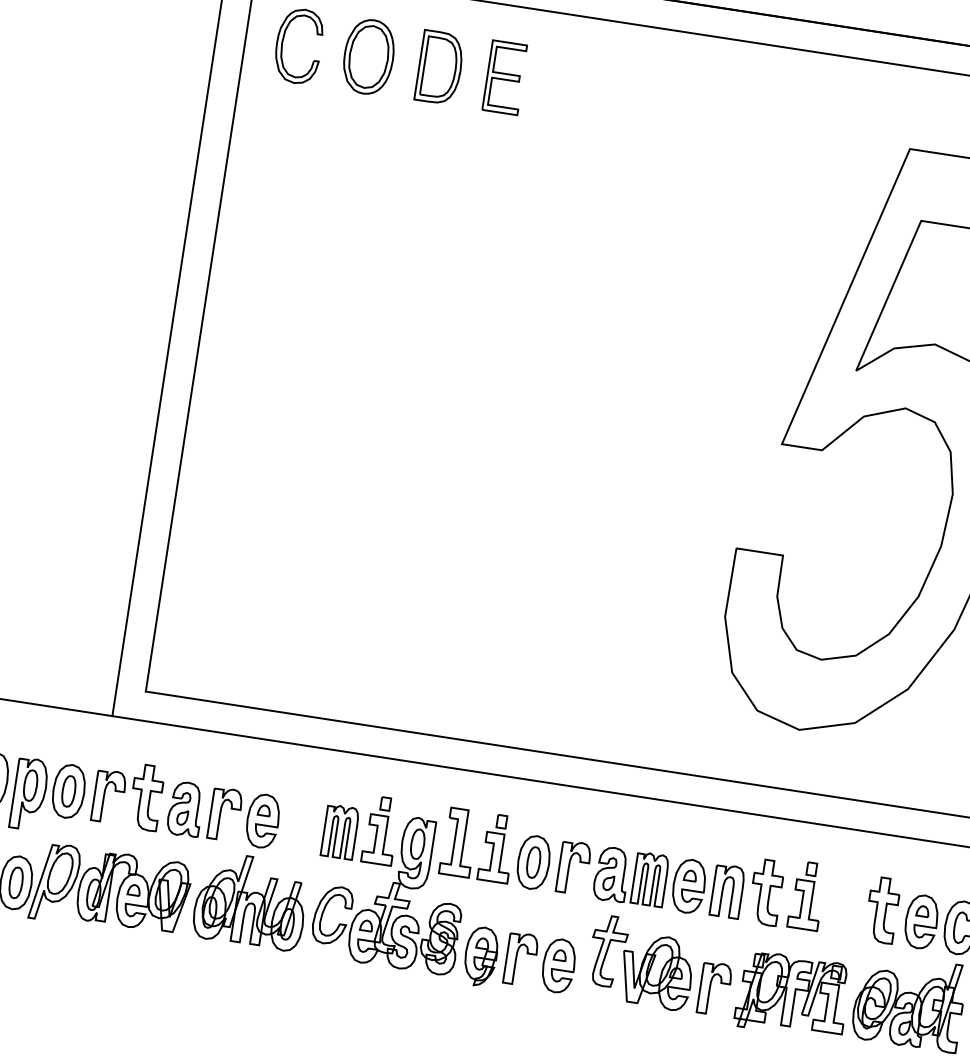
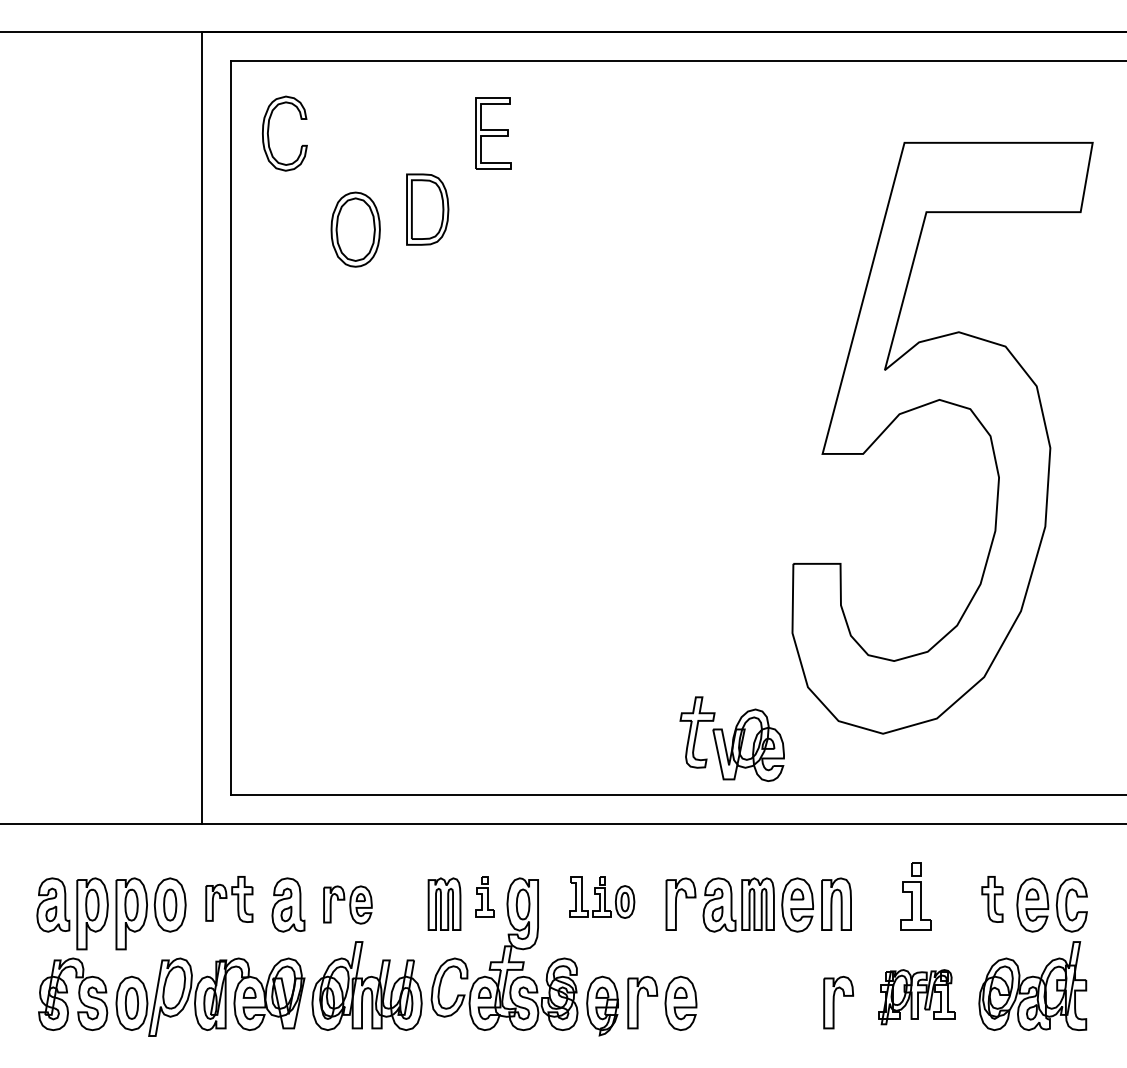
part: (368, 56) -> (355, 229), moved
part: (439, 67) -> (427, 209), moved
part: (128, 794) -> (229, 899), size x0.7
part: (244, 817) -> (347, 904), size x0.7
part: (380, 830) -> (484, 896), size x0.6
part: (496, 849) -> (601, 897), size x0.6
part: (765, 892) -> (874, 899), removed
part: (882, 910) -> (992, 899), size x0.7
part: (640, 962) -> (731, 738), moved
part: (792, 994) -> (916, 996), size x0.7

